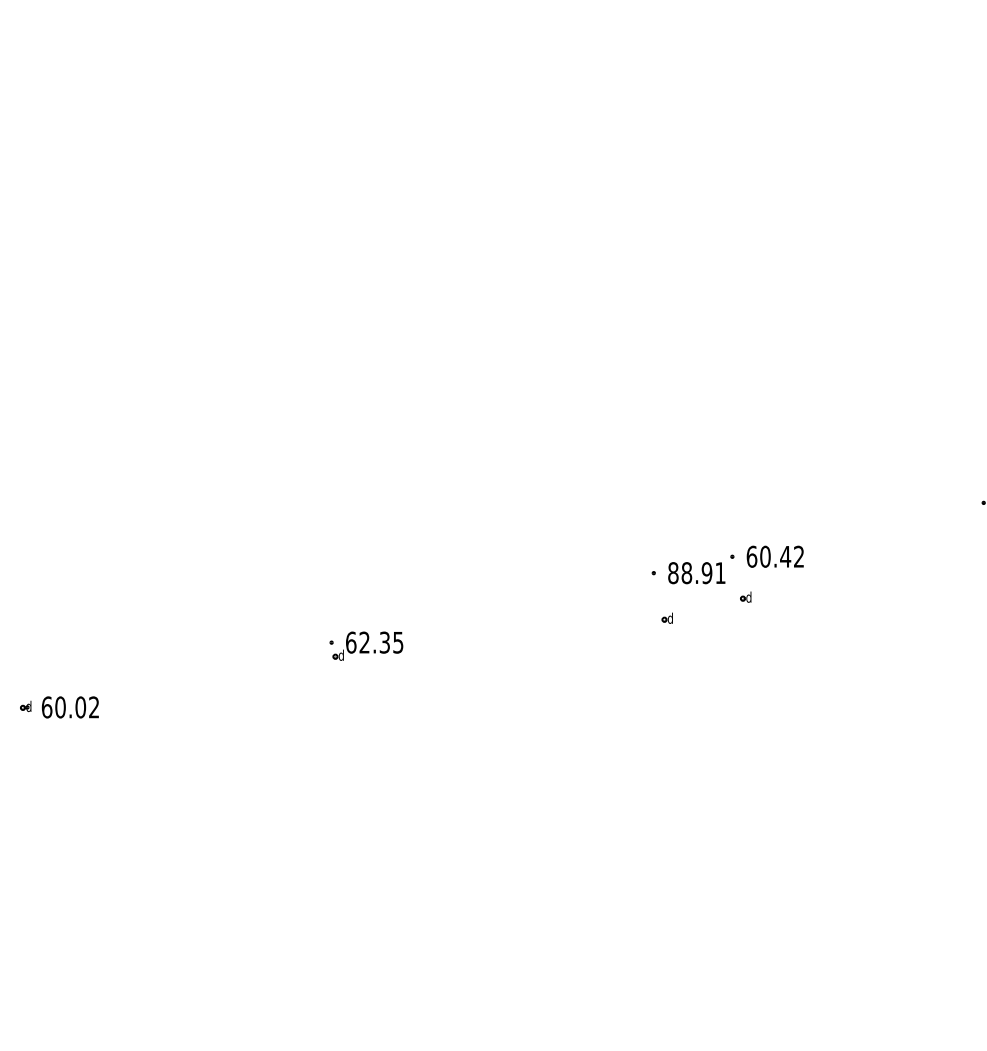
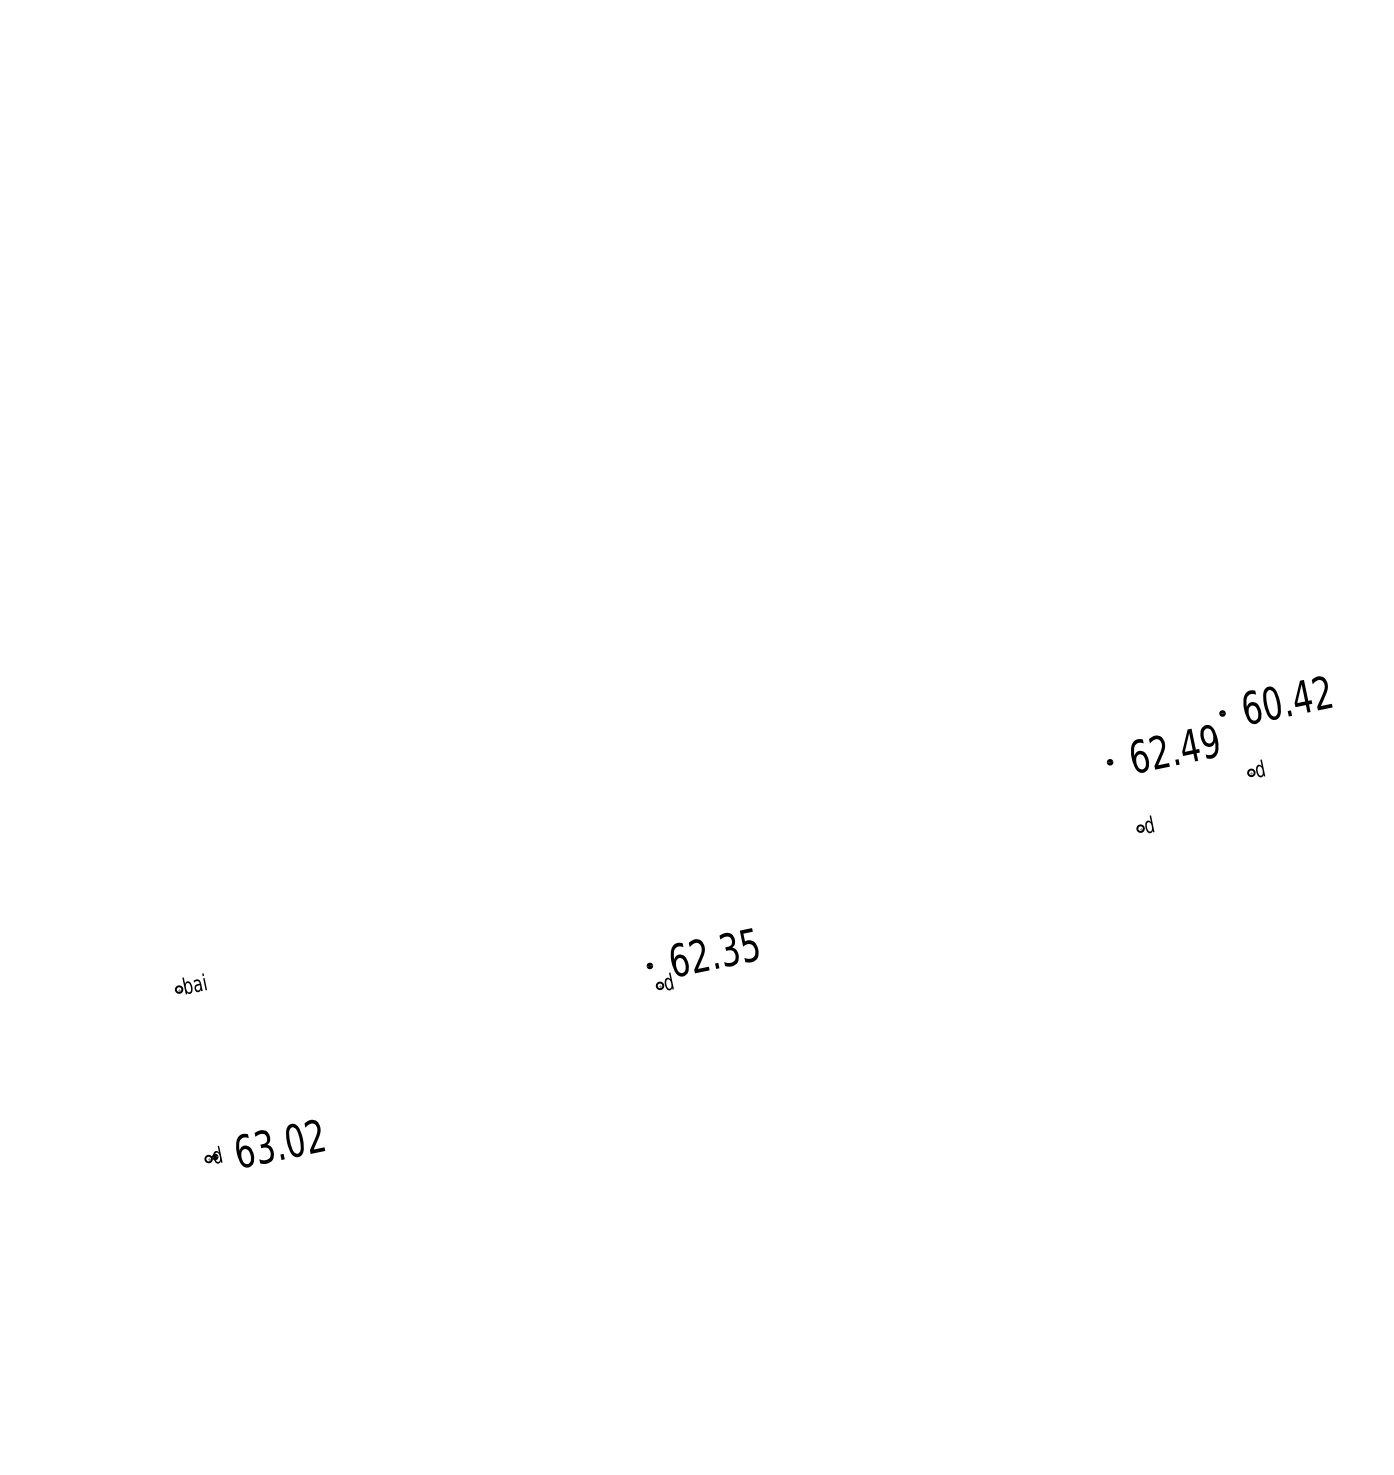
text: (696, 573) -> (1174, 749), 88.91 -> 62.49
part: (33, 593) -> (188, 984), added
text: (60, 707) -> (264, 1146), 60.02 -> 63.02

